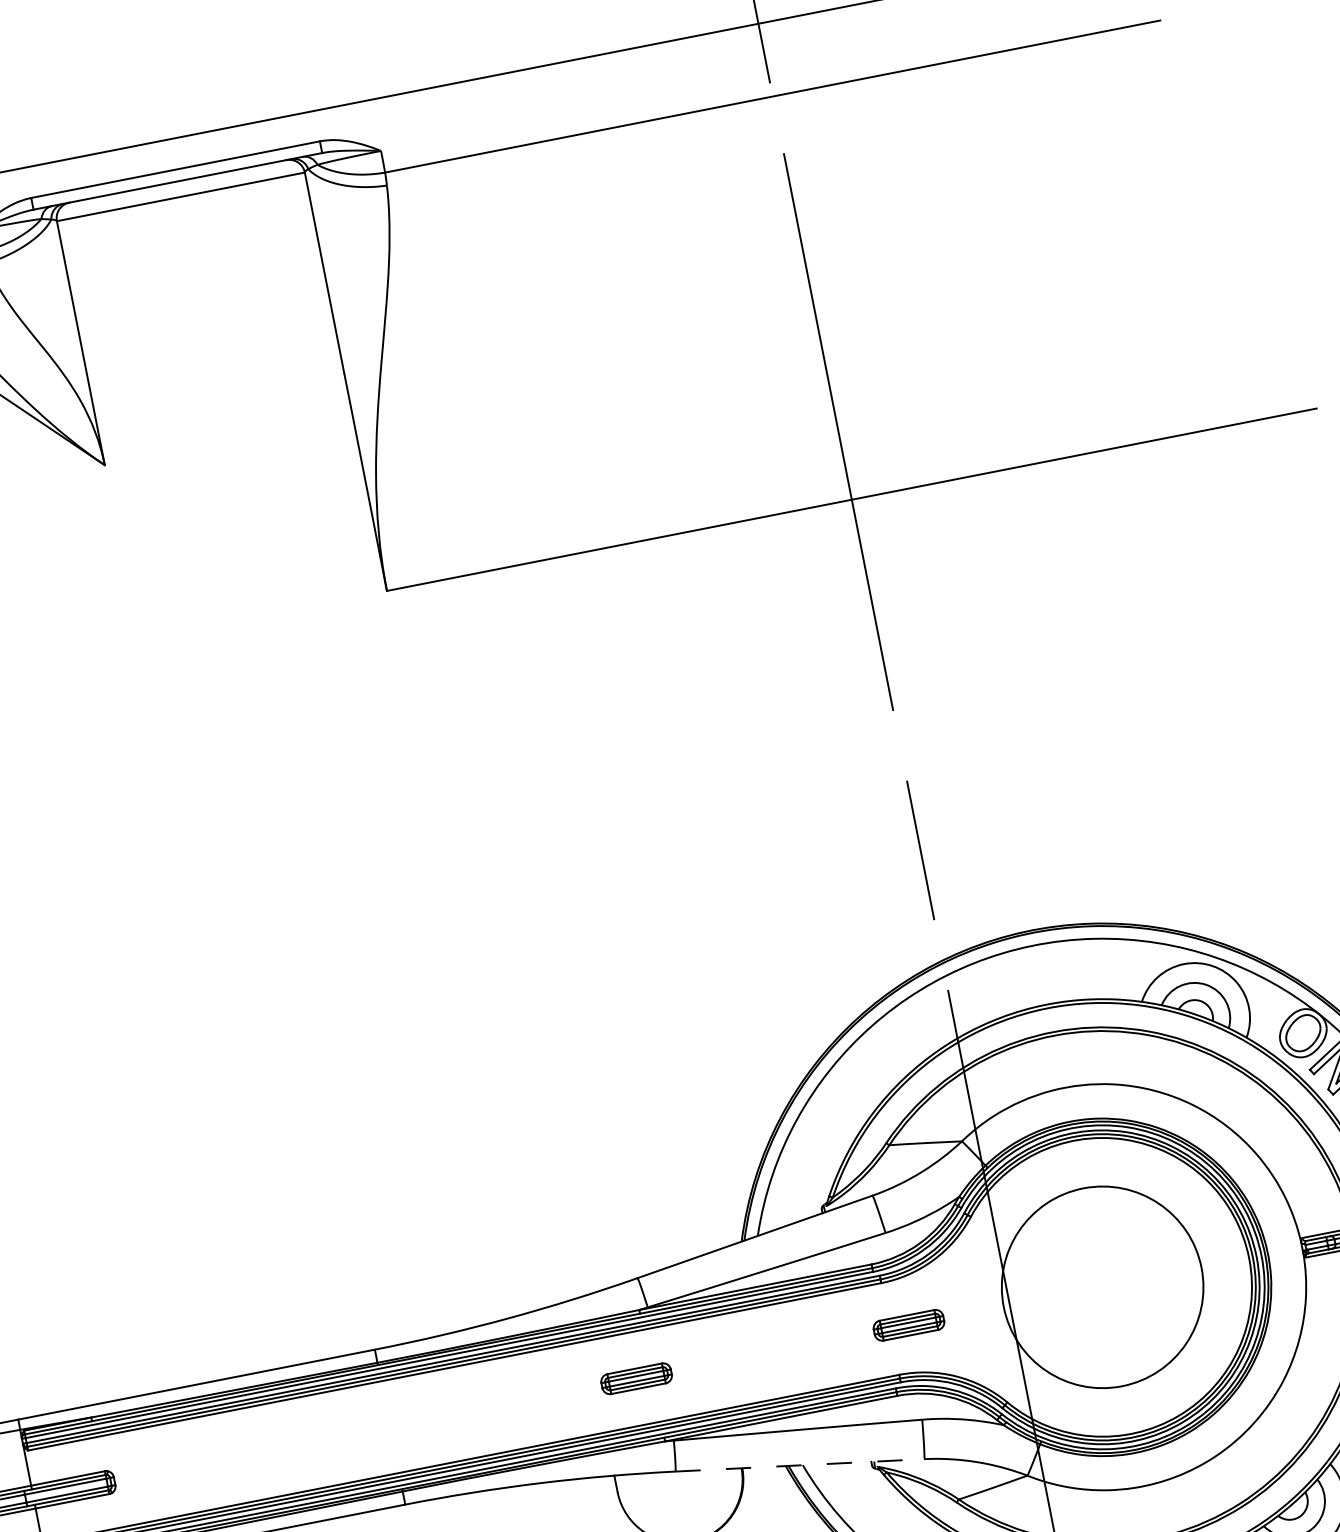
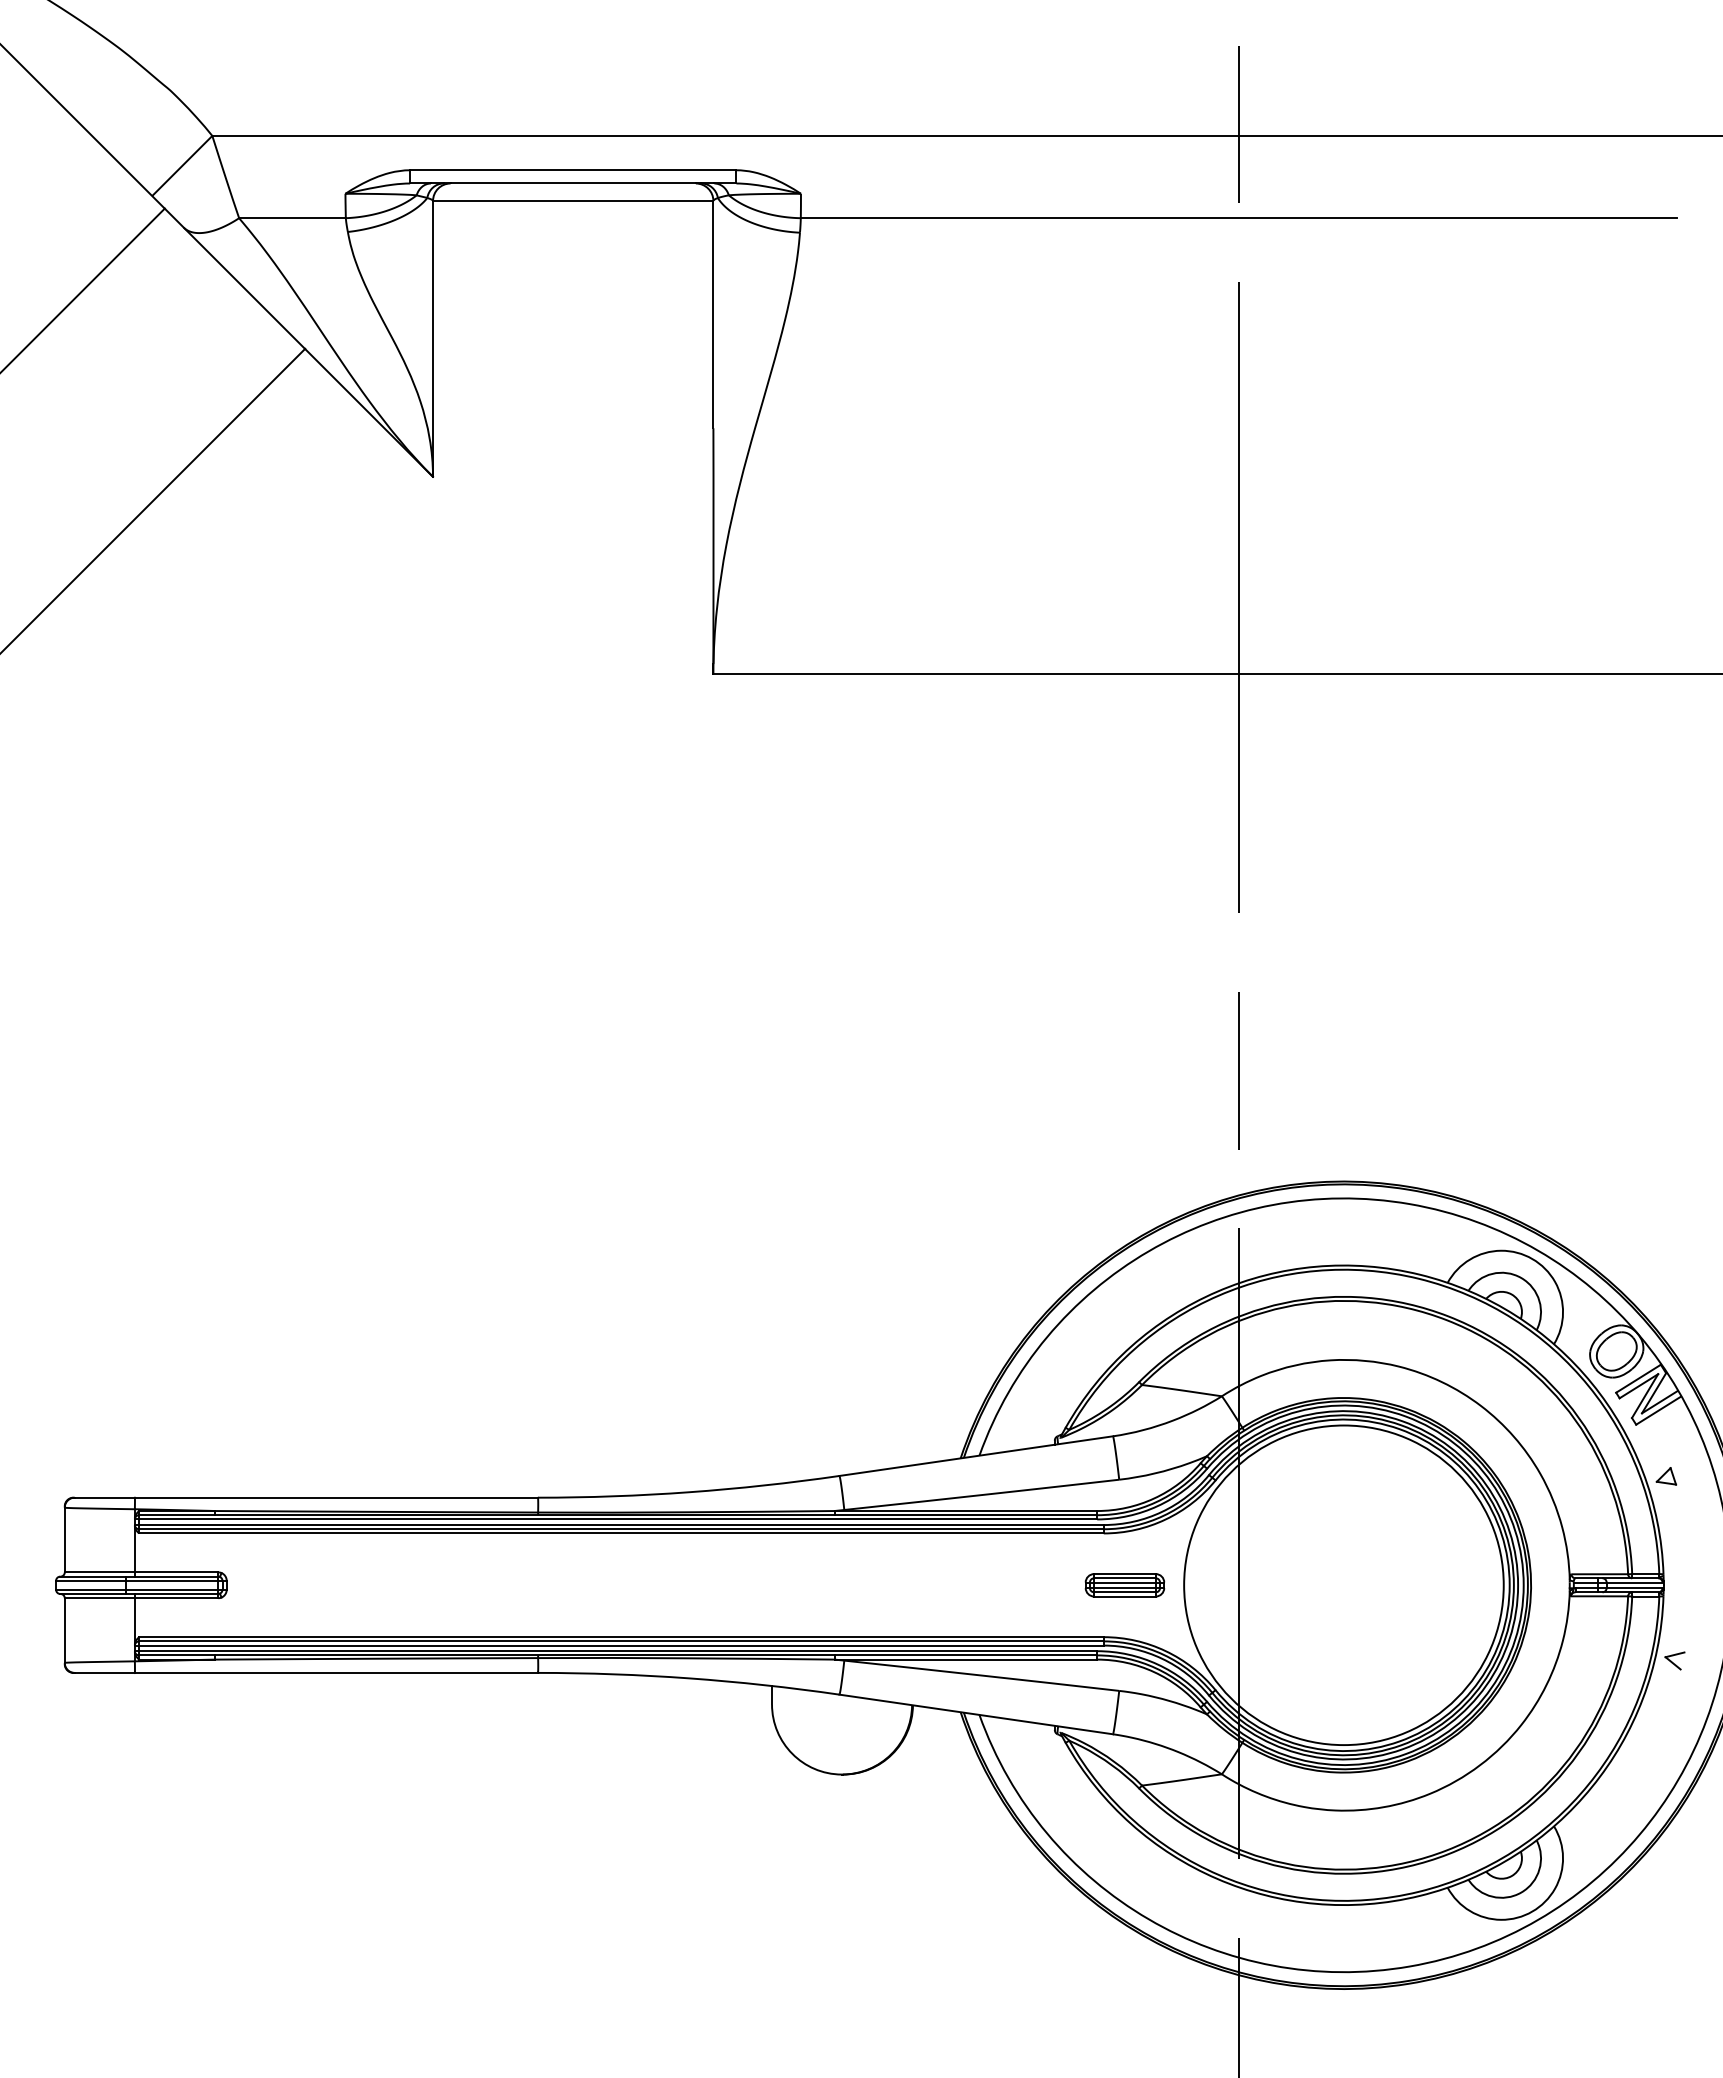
circle: (1102, 1287) -> (1343, 1585), size x1.43
part: (636, 1379) -> (816, 1585), removed
line: (800, 1465) -> (976, 1714), dashed -> solid

